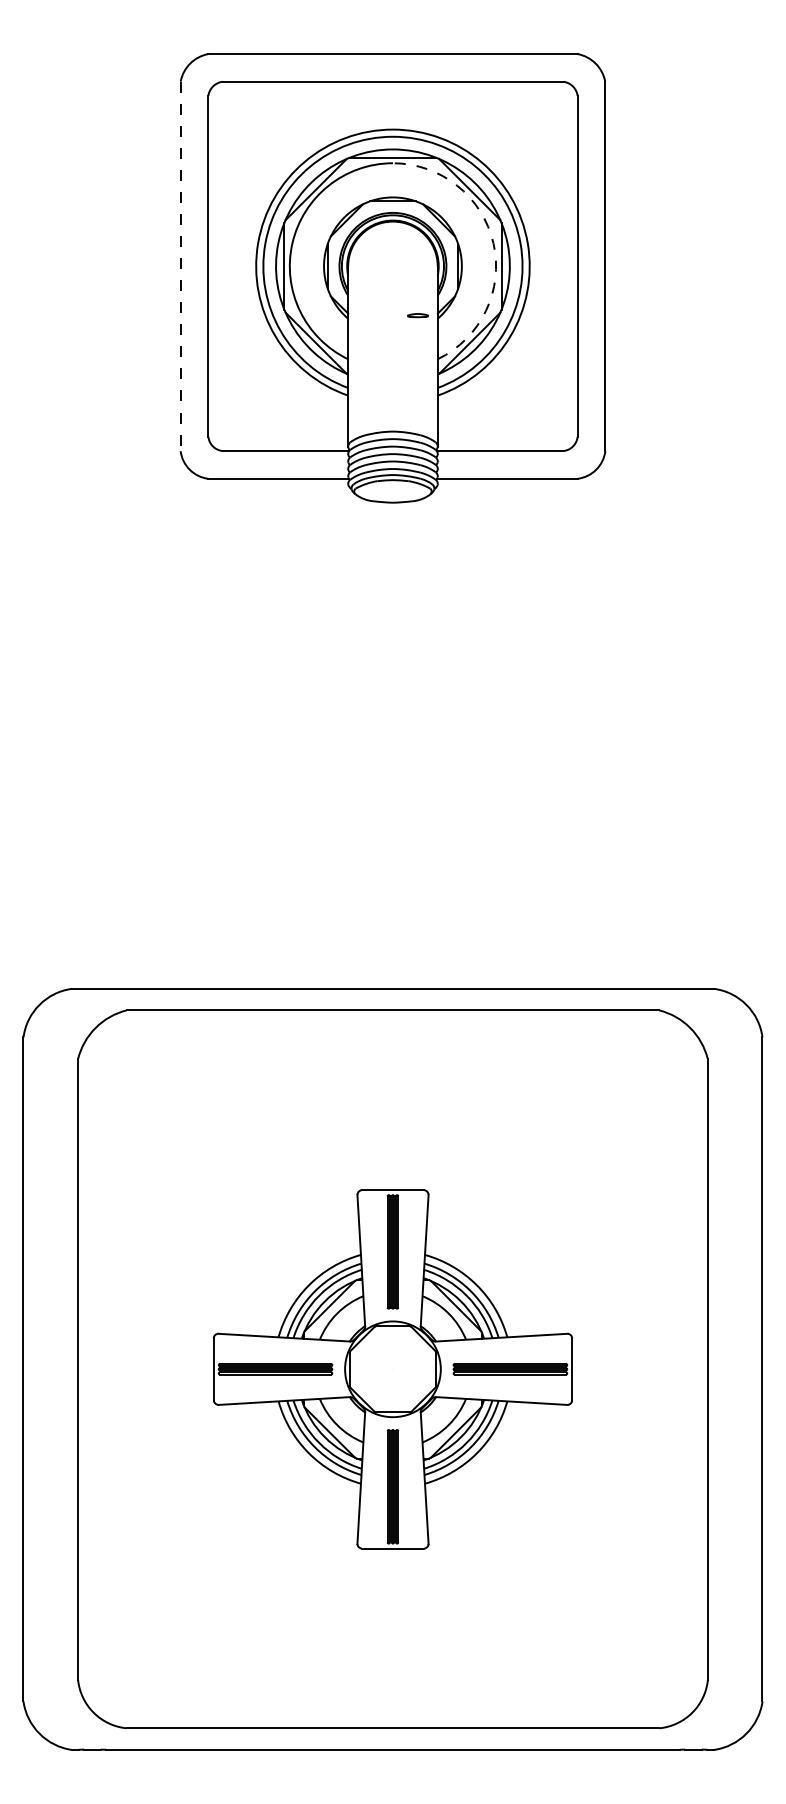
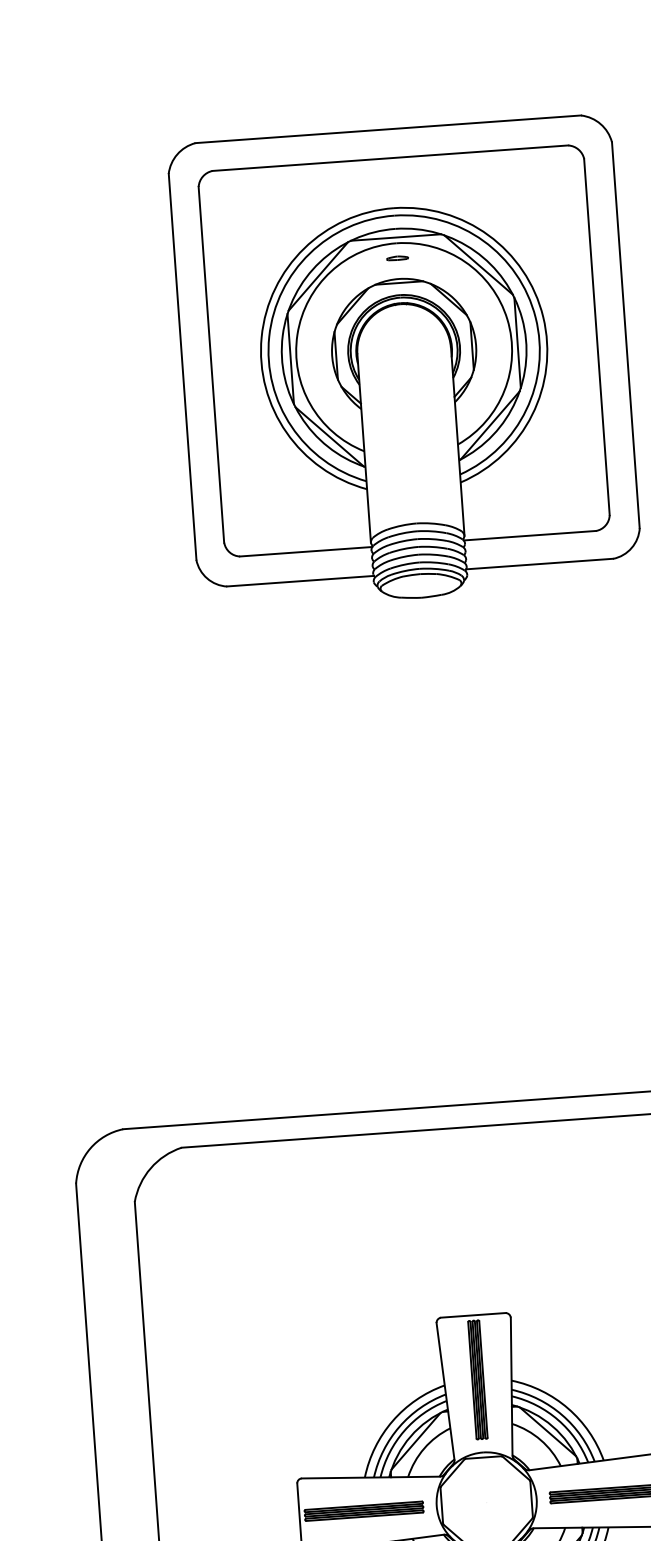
arc: (493, 243) -> (507, 319), dashed -> solid
line: (180, 266) -> (182, 366), dashed -> solid
part: (417, 315) -> (397, 258), moved

